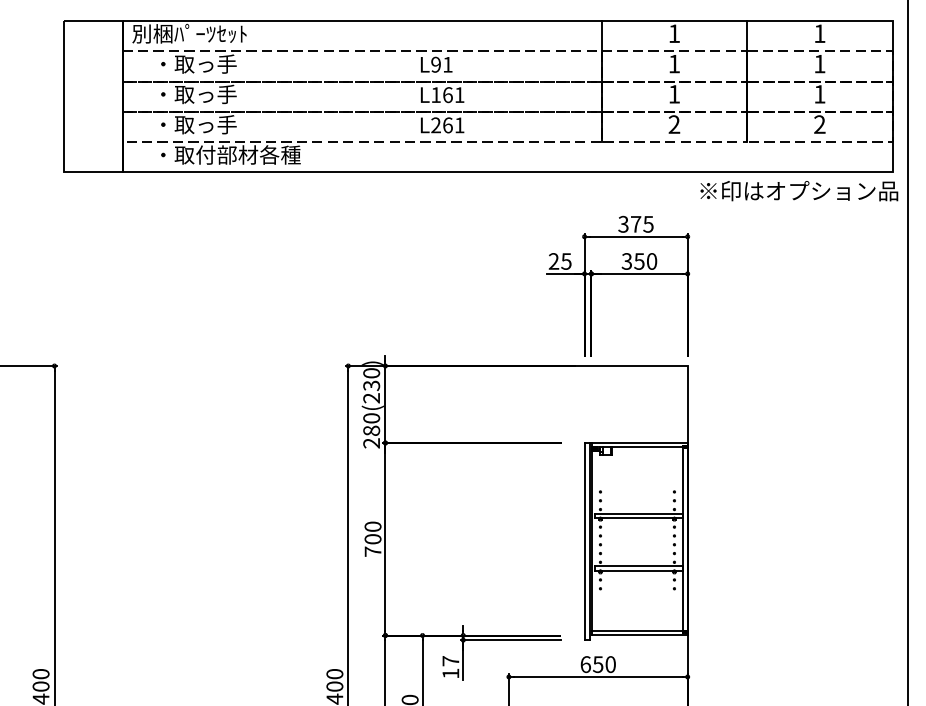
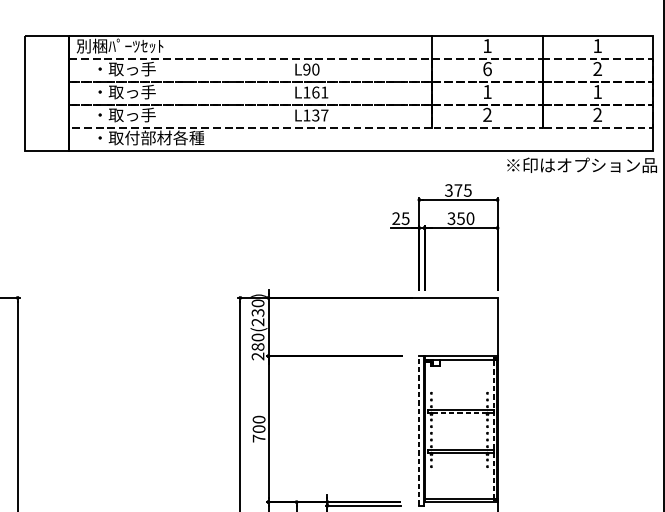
text: (674, 63) -> (487, 68), 1 -> 6
text: (819, 63) -> (597, 68), 1 -> 2
text: (447, 64) -> (315, 69), L91 -> L90
text: (447, 125) -> (315, 115), L261 -> L137
line: (637, 518) -> (459, 413), solid -> dashed
line: (683, 538) -> (494, 428), solid -> dashed
line: (584, 541) -> (419, 430), solid -> dashed

